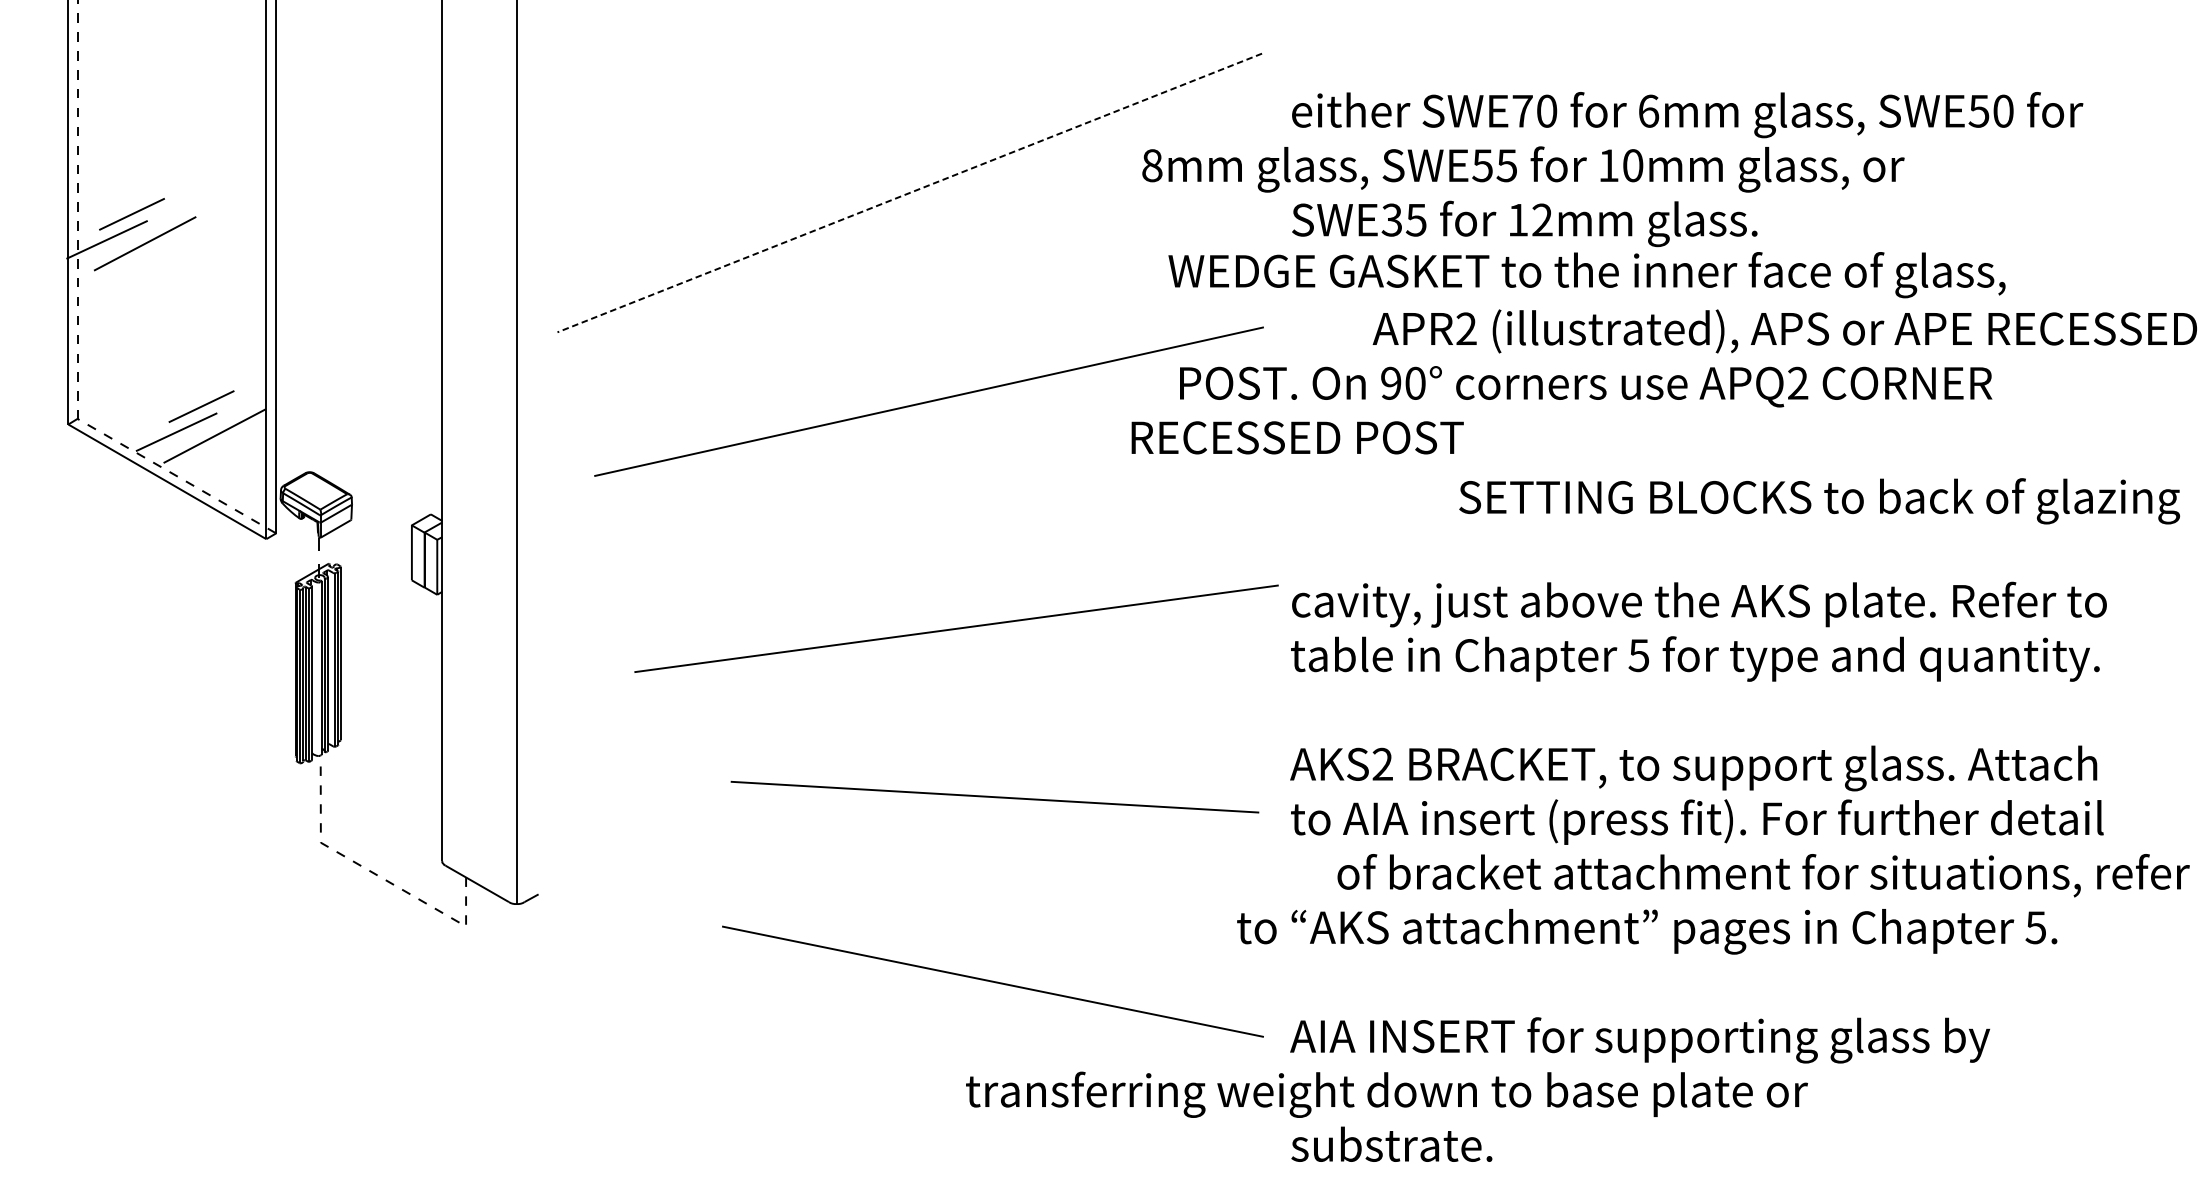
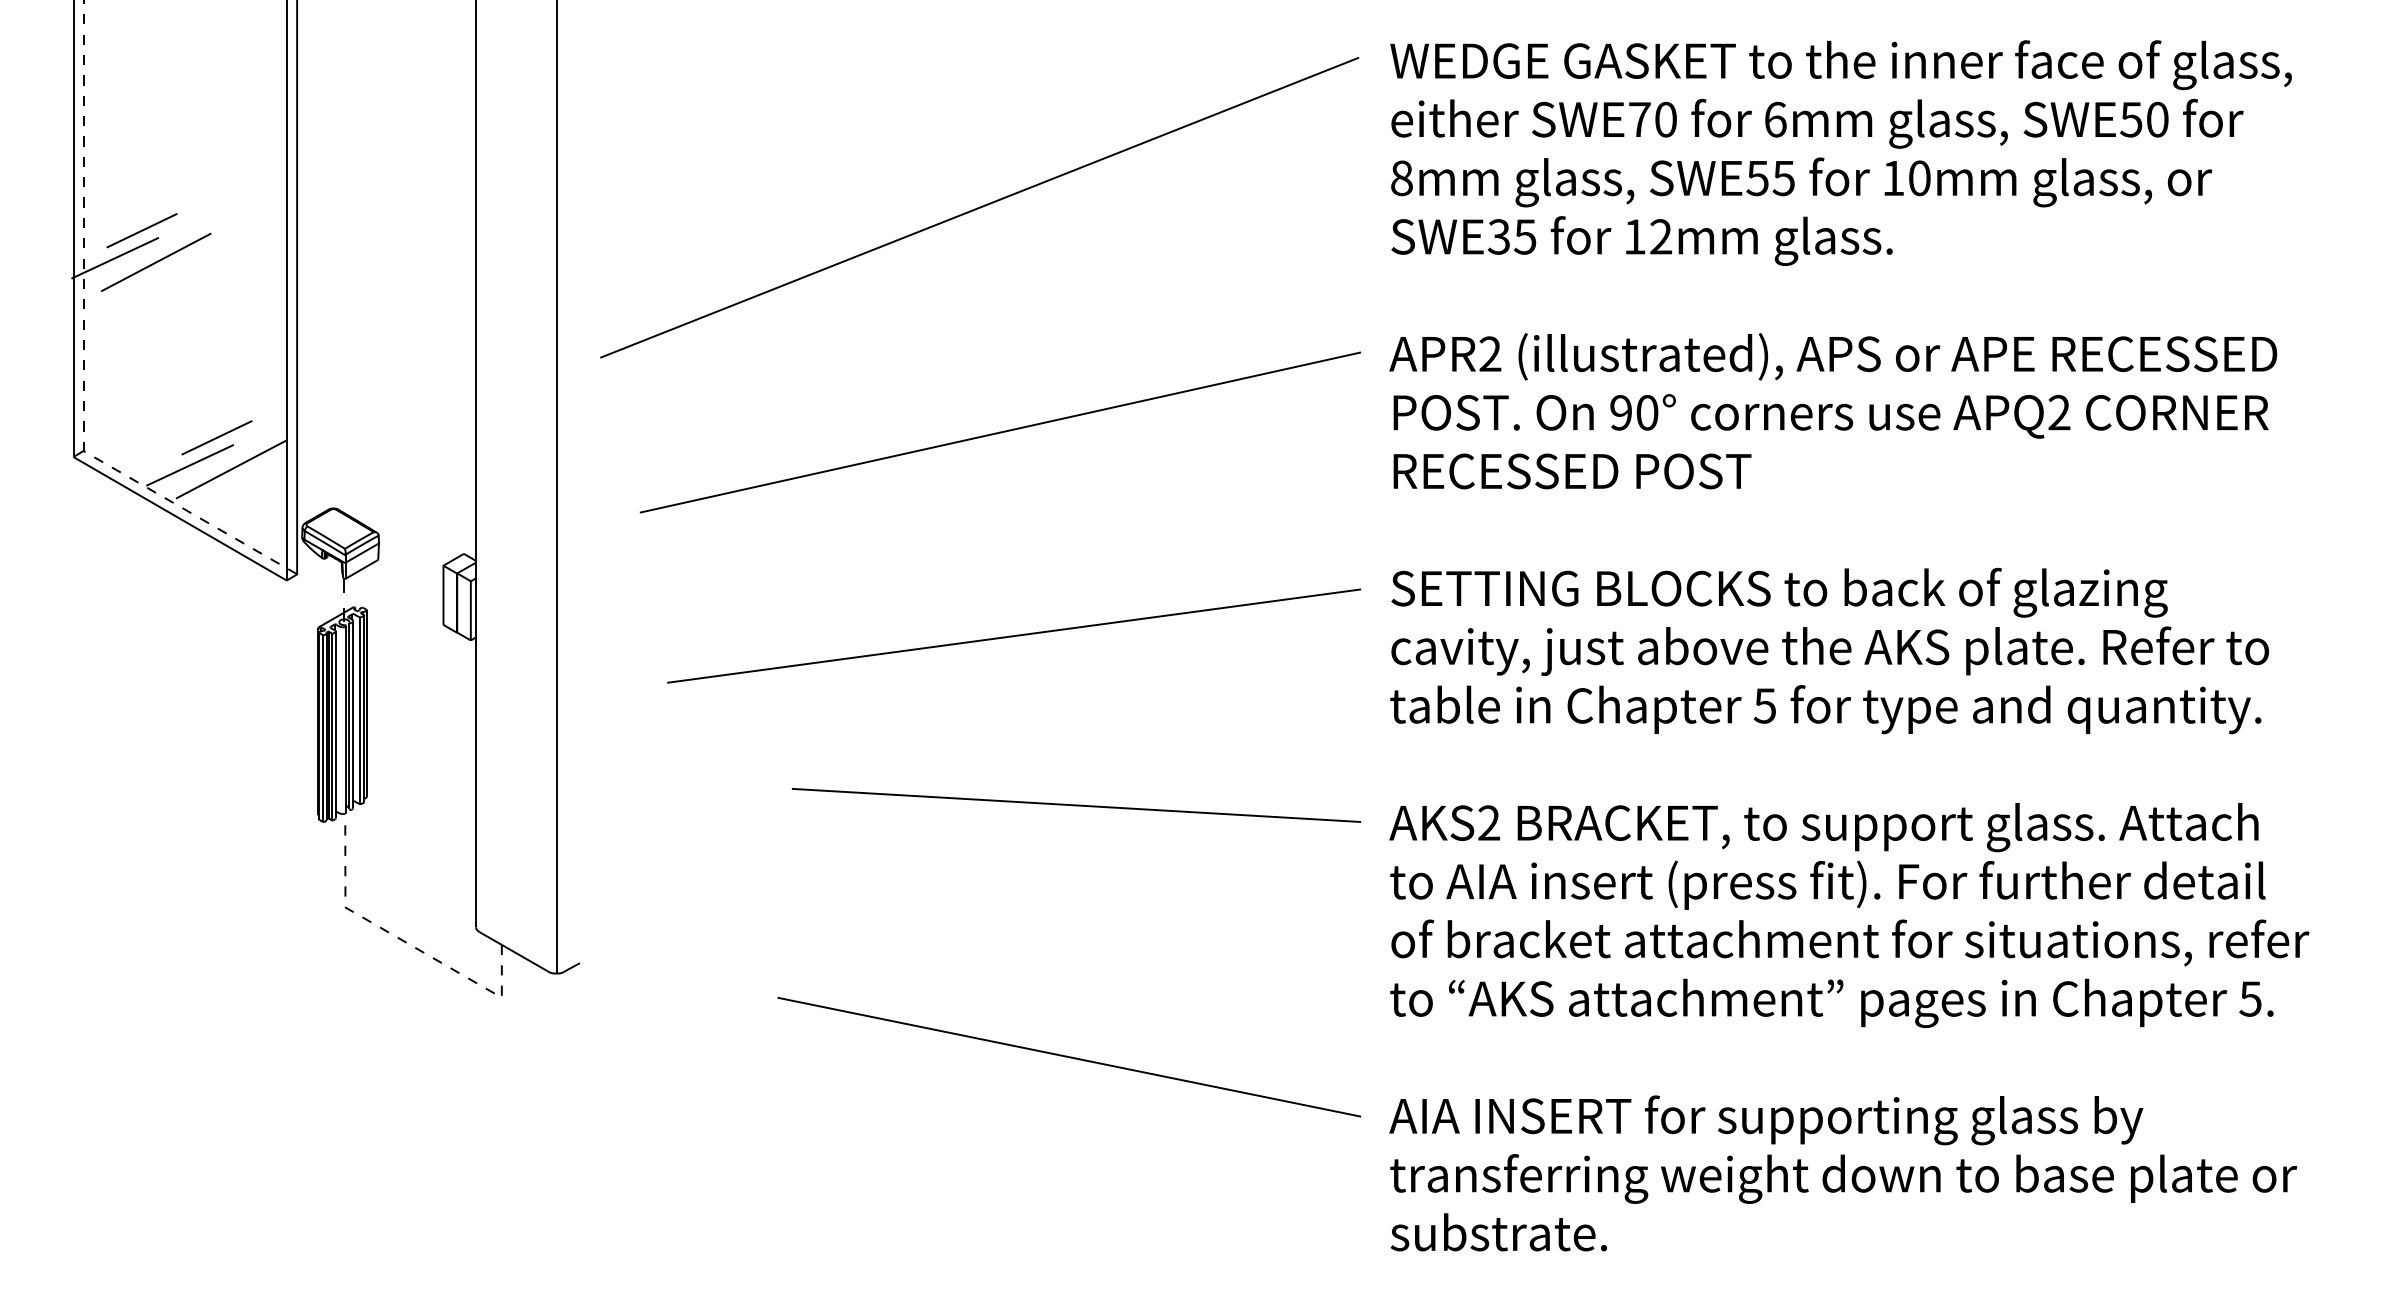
text: (1523, 169) -> (1801, 182), moved
line: (909, 192) -> (979, 207), dashed -> solid
text: (1586, 275) -> (1840, 65), moved
text: (1785, 331) -> (1833, 356), moved
text: (1585, 386) -> (1830, 416), moved
text: (1297, 437) -> (1572, 471), moved
text: (1819, 501) -> (1779, 592), moved
line: (956, 628) -> (1014, 635), moved
line: (995, 797) -> (1076, 805), moved
text: (1763, 875) -> (1850, 942), moved
text: (1646, 931) -> (1831, 1003), moved
text: (1386, 1094) -> (1843, 1178), moved

